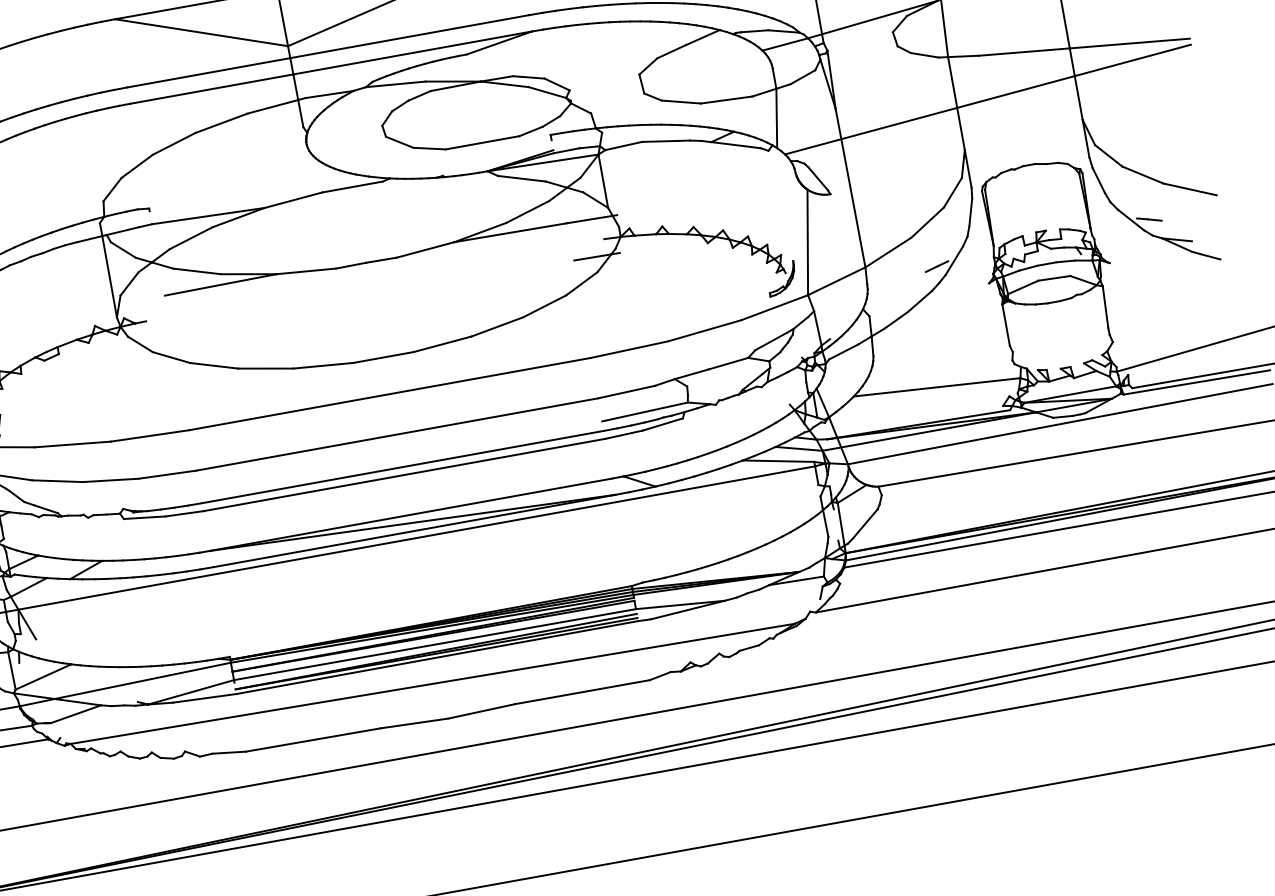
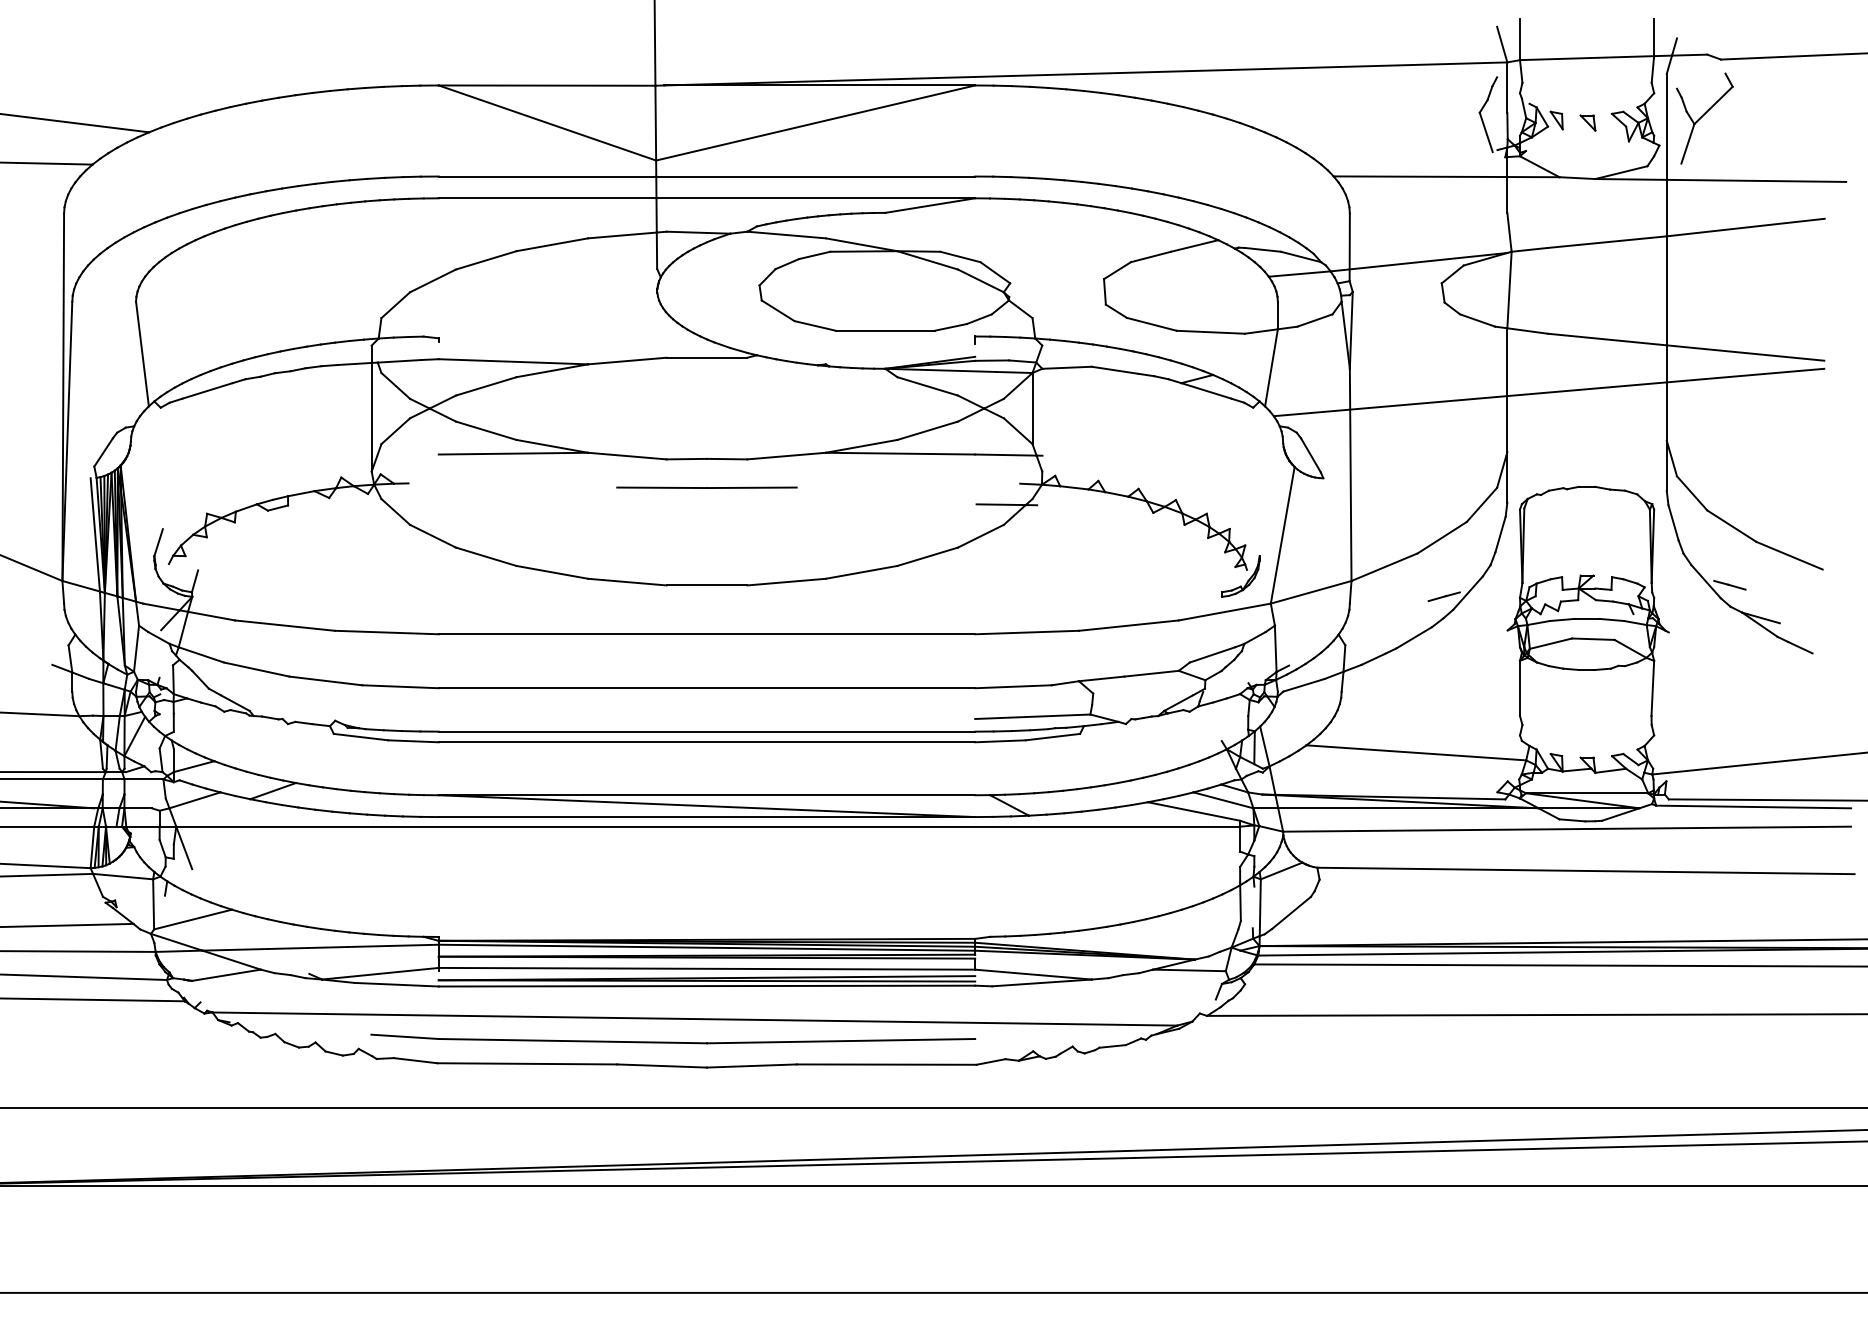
line: (369, 284) -> (706, 487), added
part: (419, 701) -> (673, 1038), added

